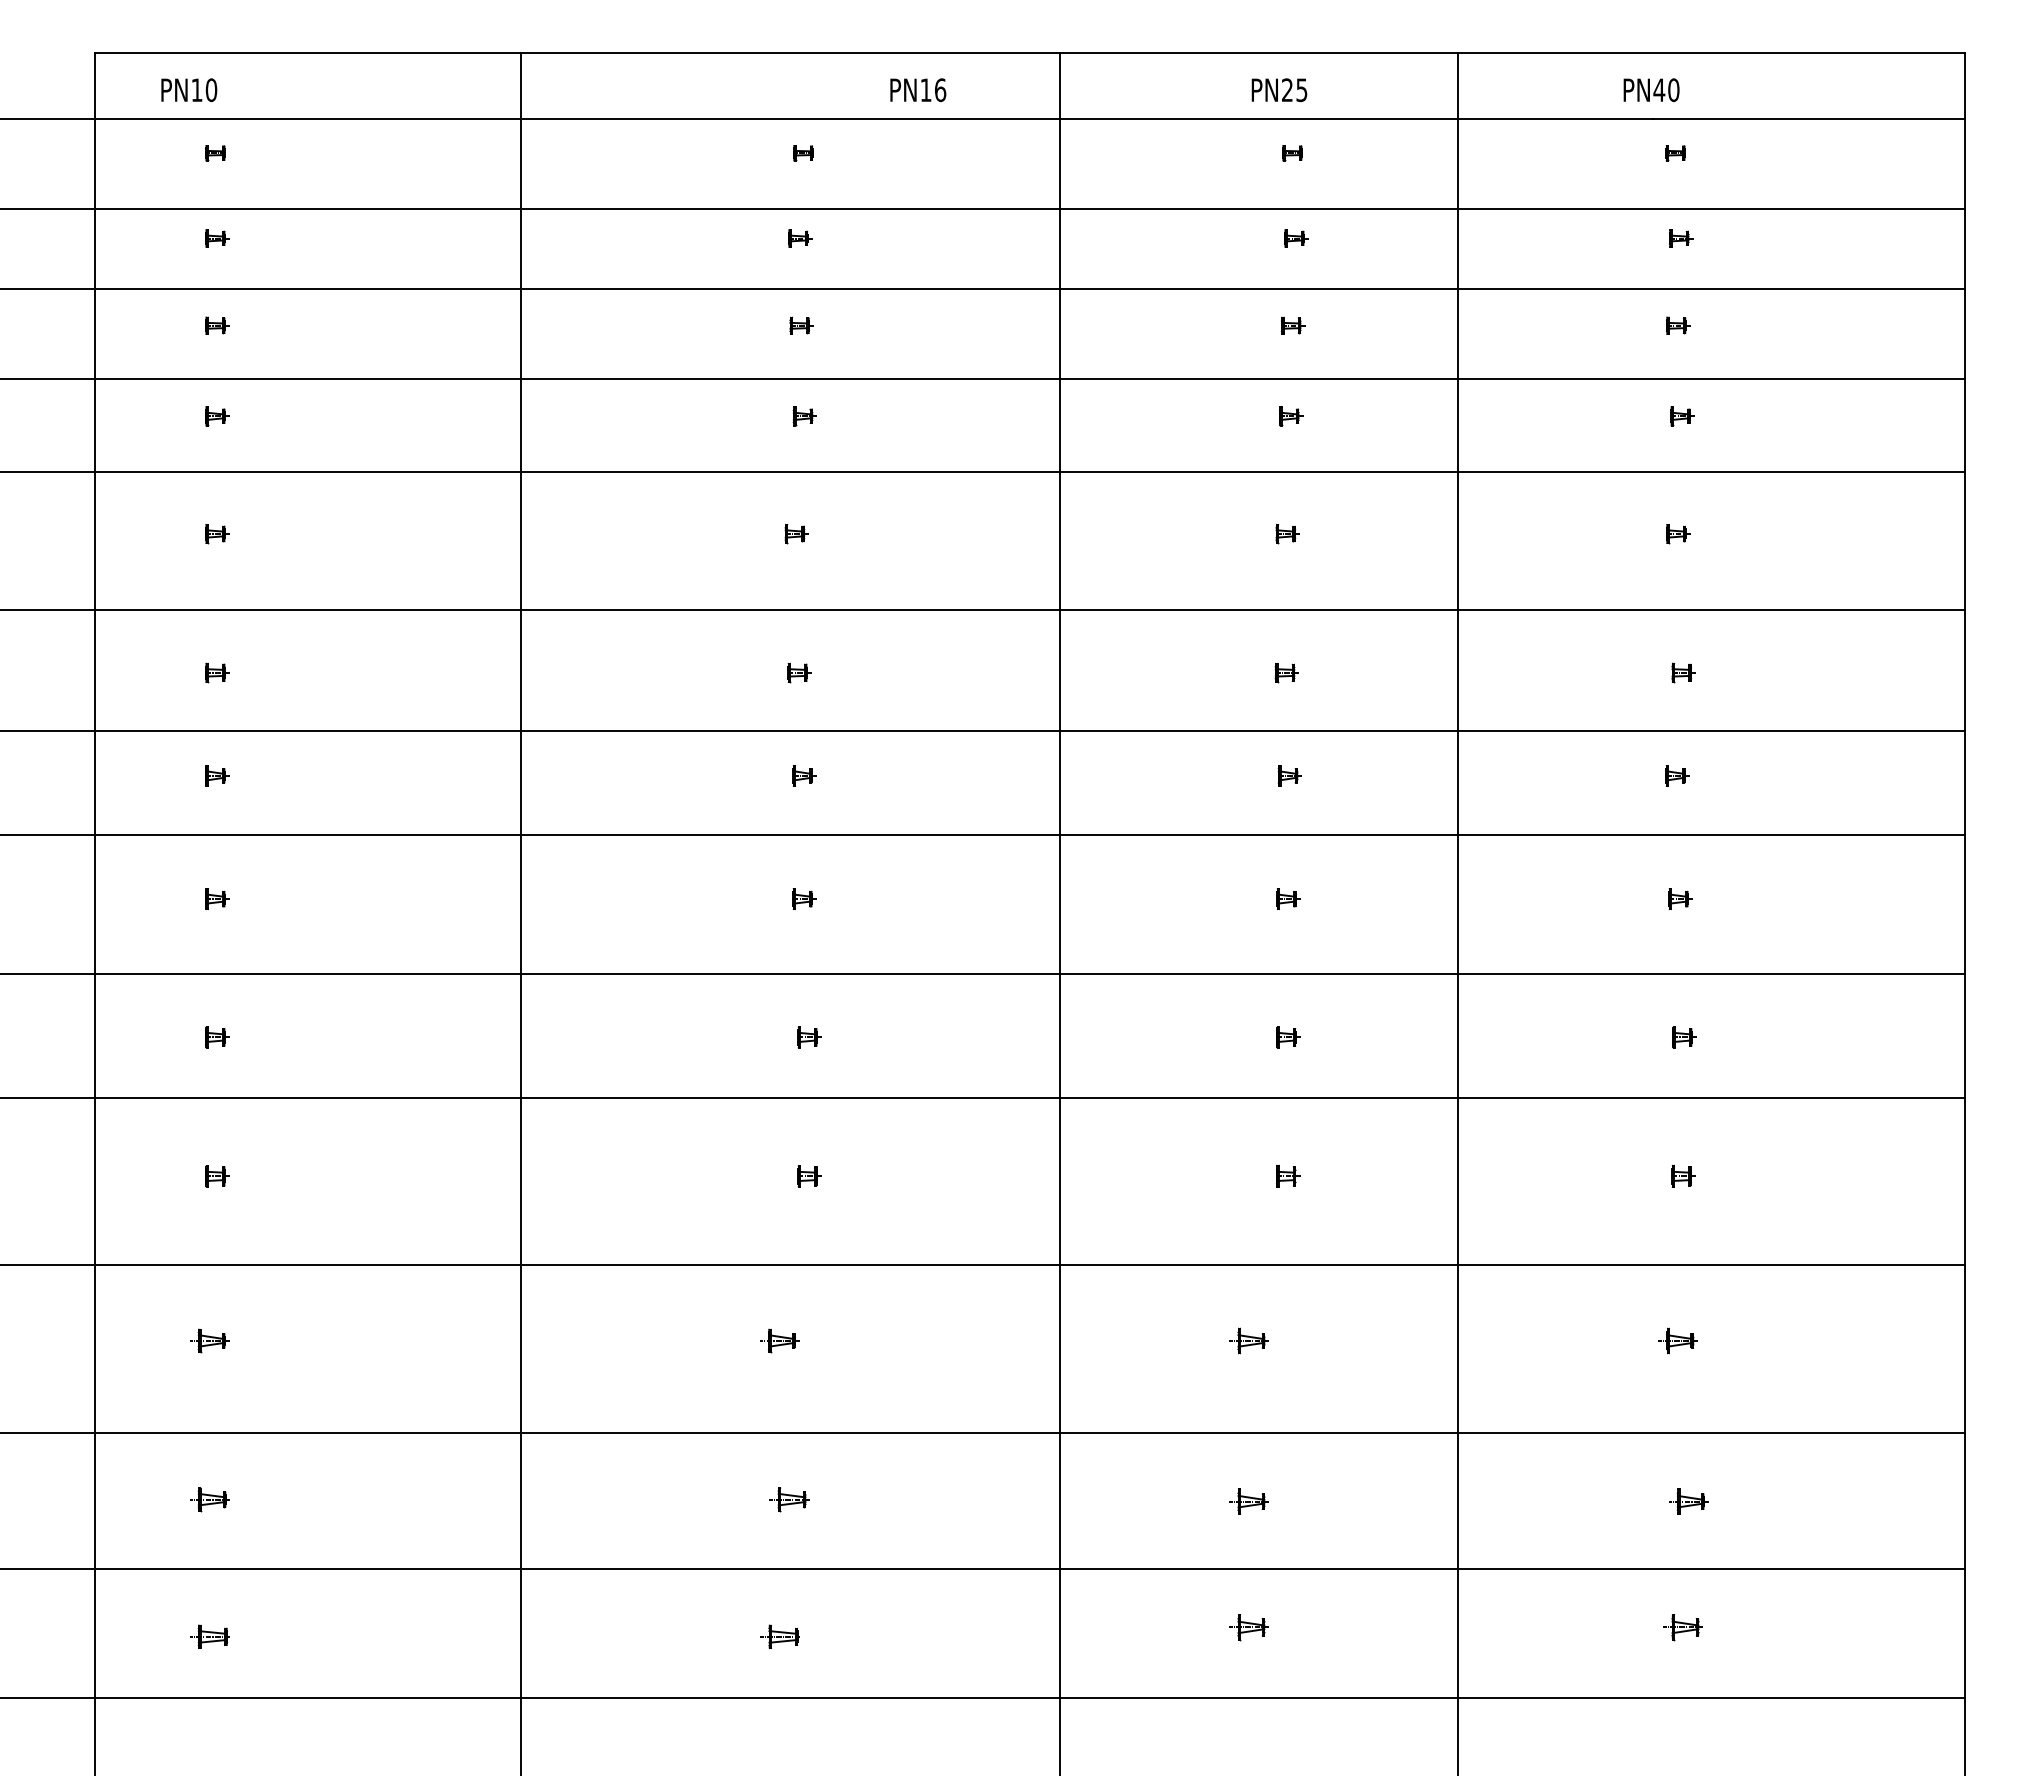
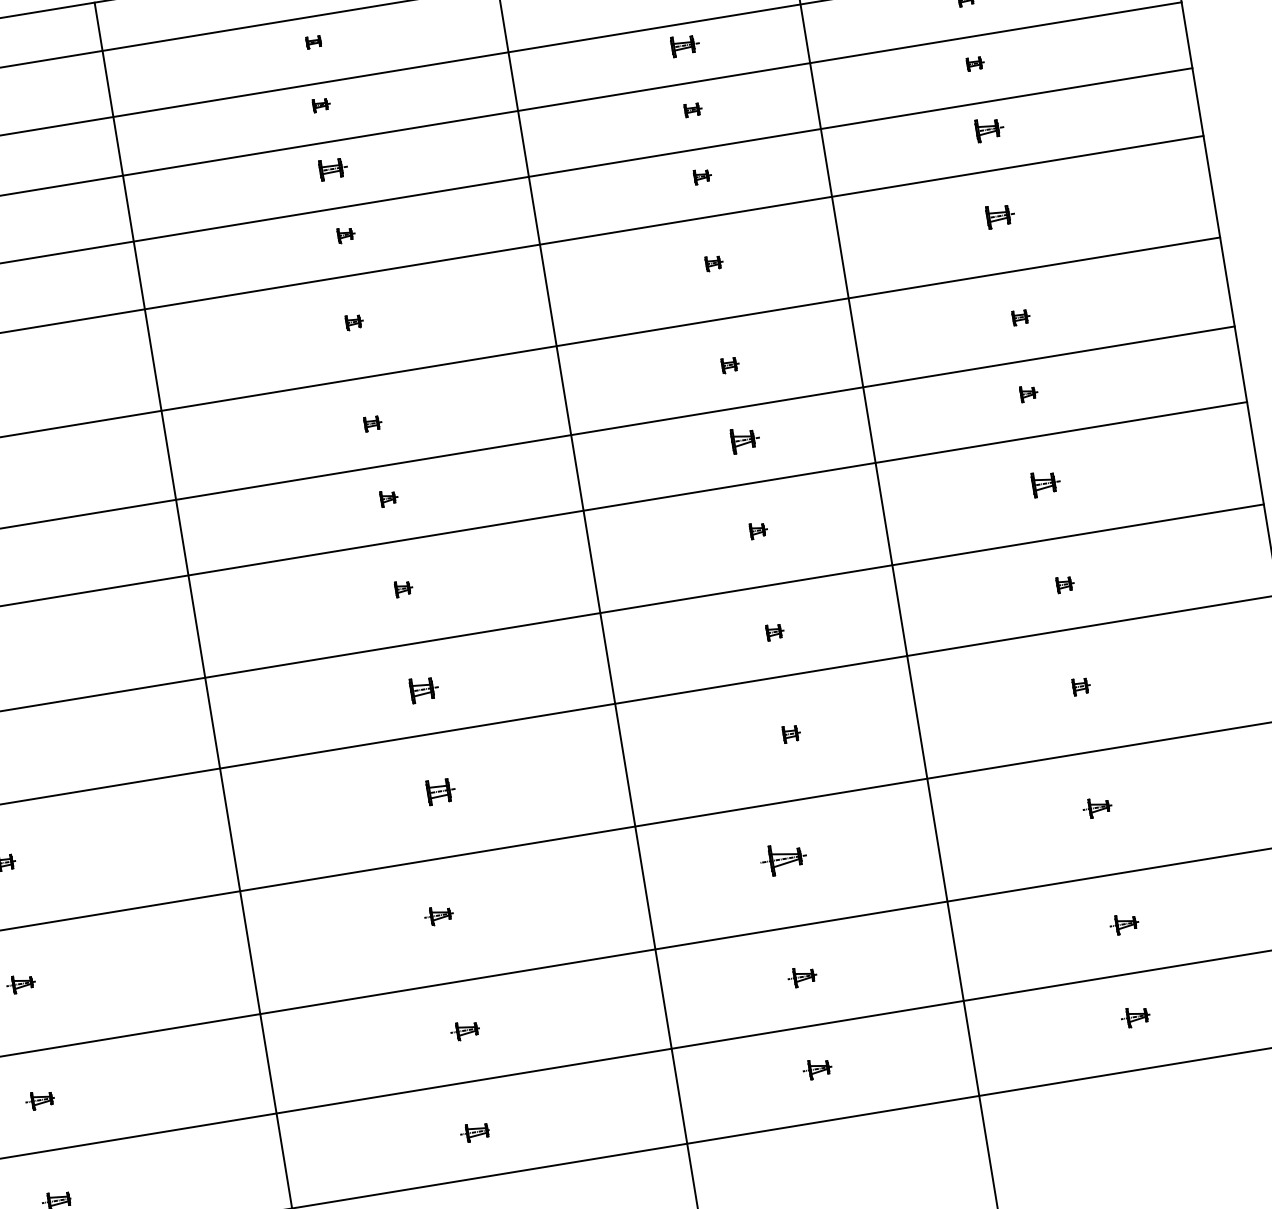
part: (1296, 238) -> (685, 45), size x1.6
part: (801, 325) -> (333, 168), size x1.6
part: (1682, 416) -> (989, 129), size x1.6
part: (1678, 534) -> (1000, 216), size x1.6
part: (1289, 775) -> (744, 439), size x1.6
part: (1680, 898) -> (1046, 483), size x1.6
part: (809, 1037) -> (424, 689), size x1.6
part: (809, 1176) -> (441, 791), size x1.6
part: (1248, 1340) -> (782, 858), size x1.6

